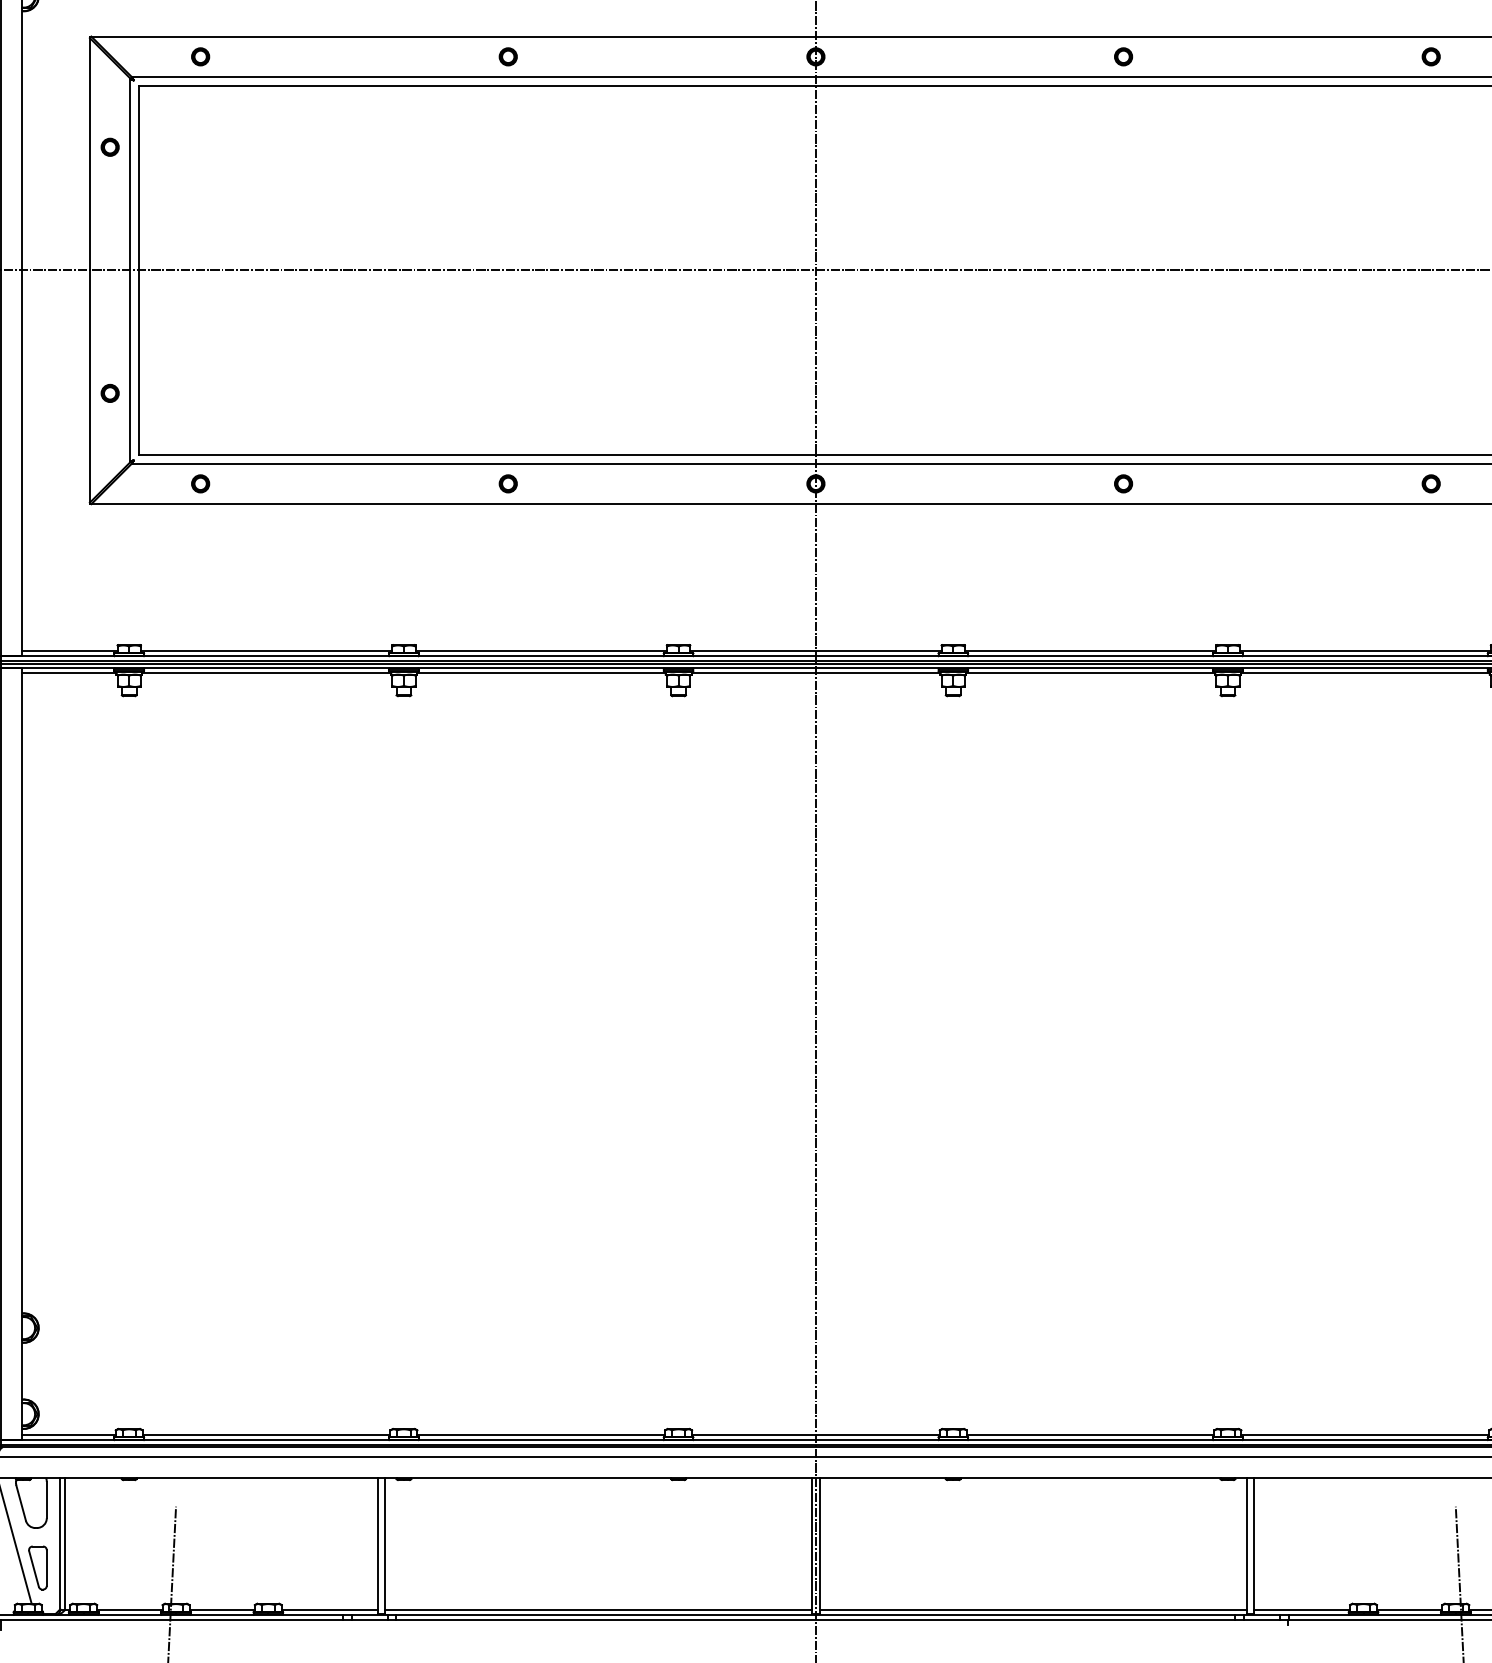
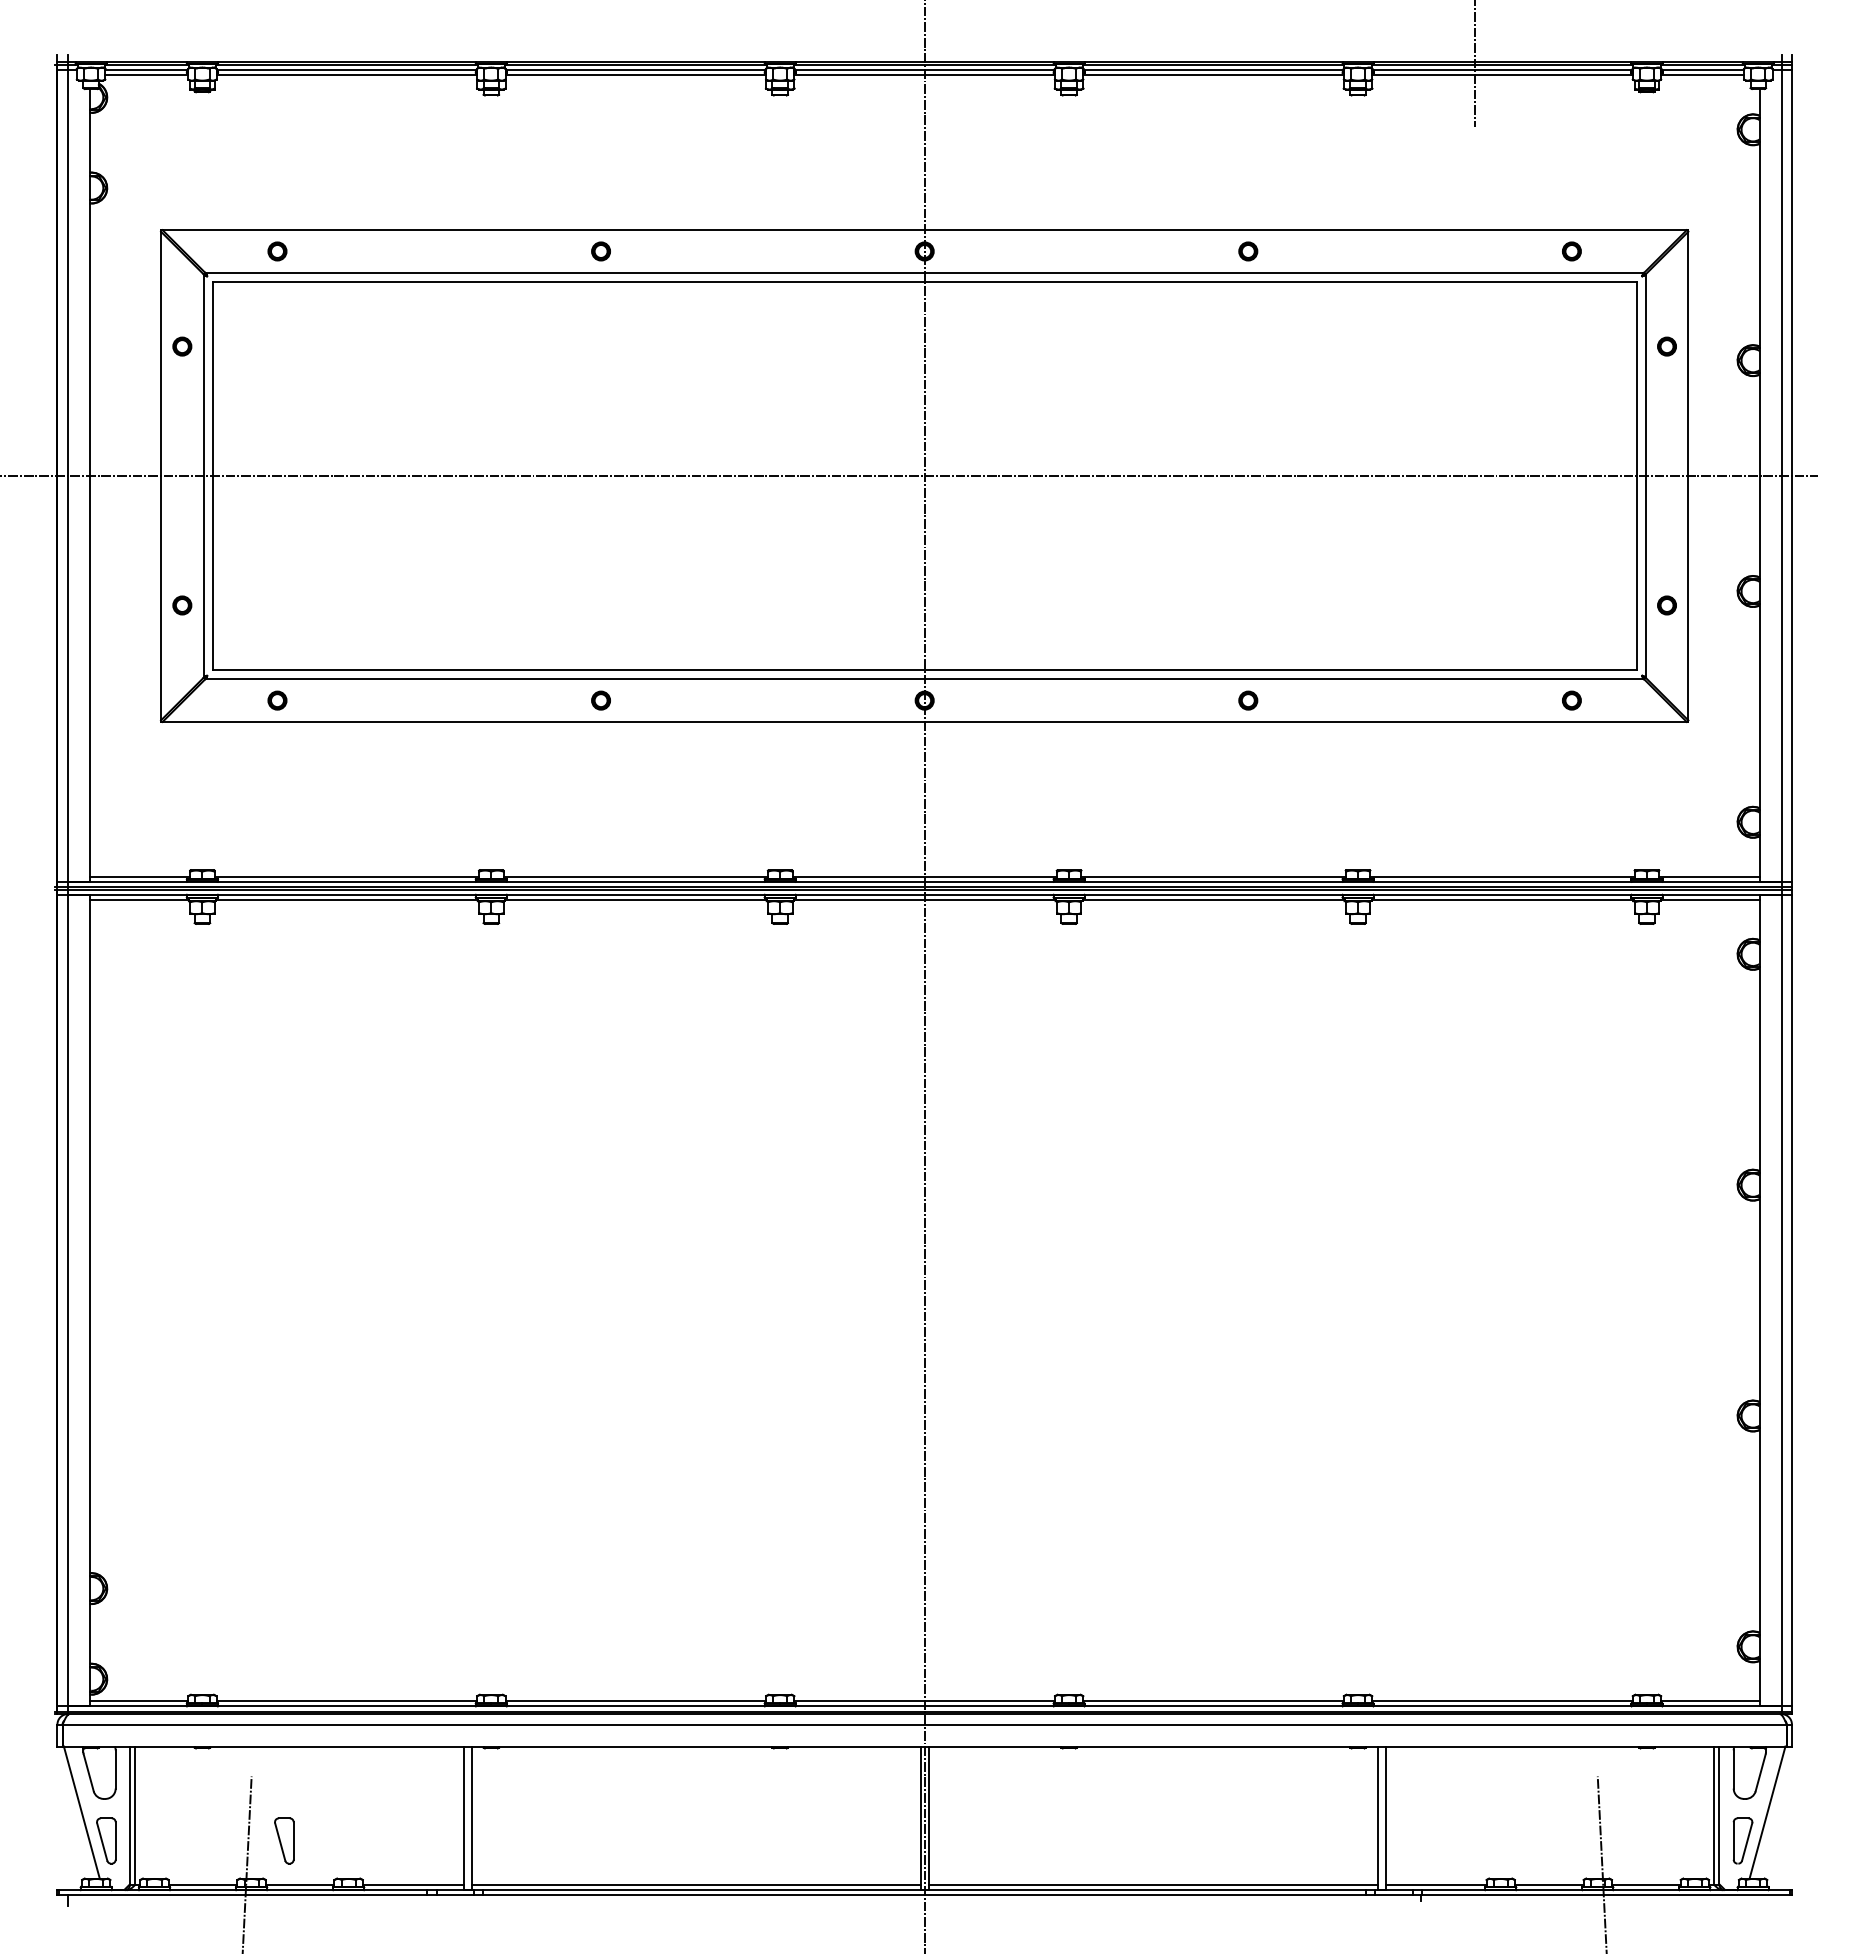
part: (207, 1567) -> (284, 1840), added

